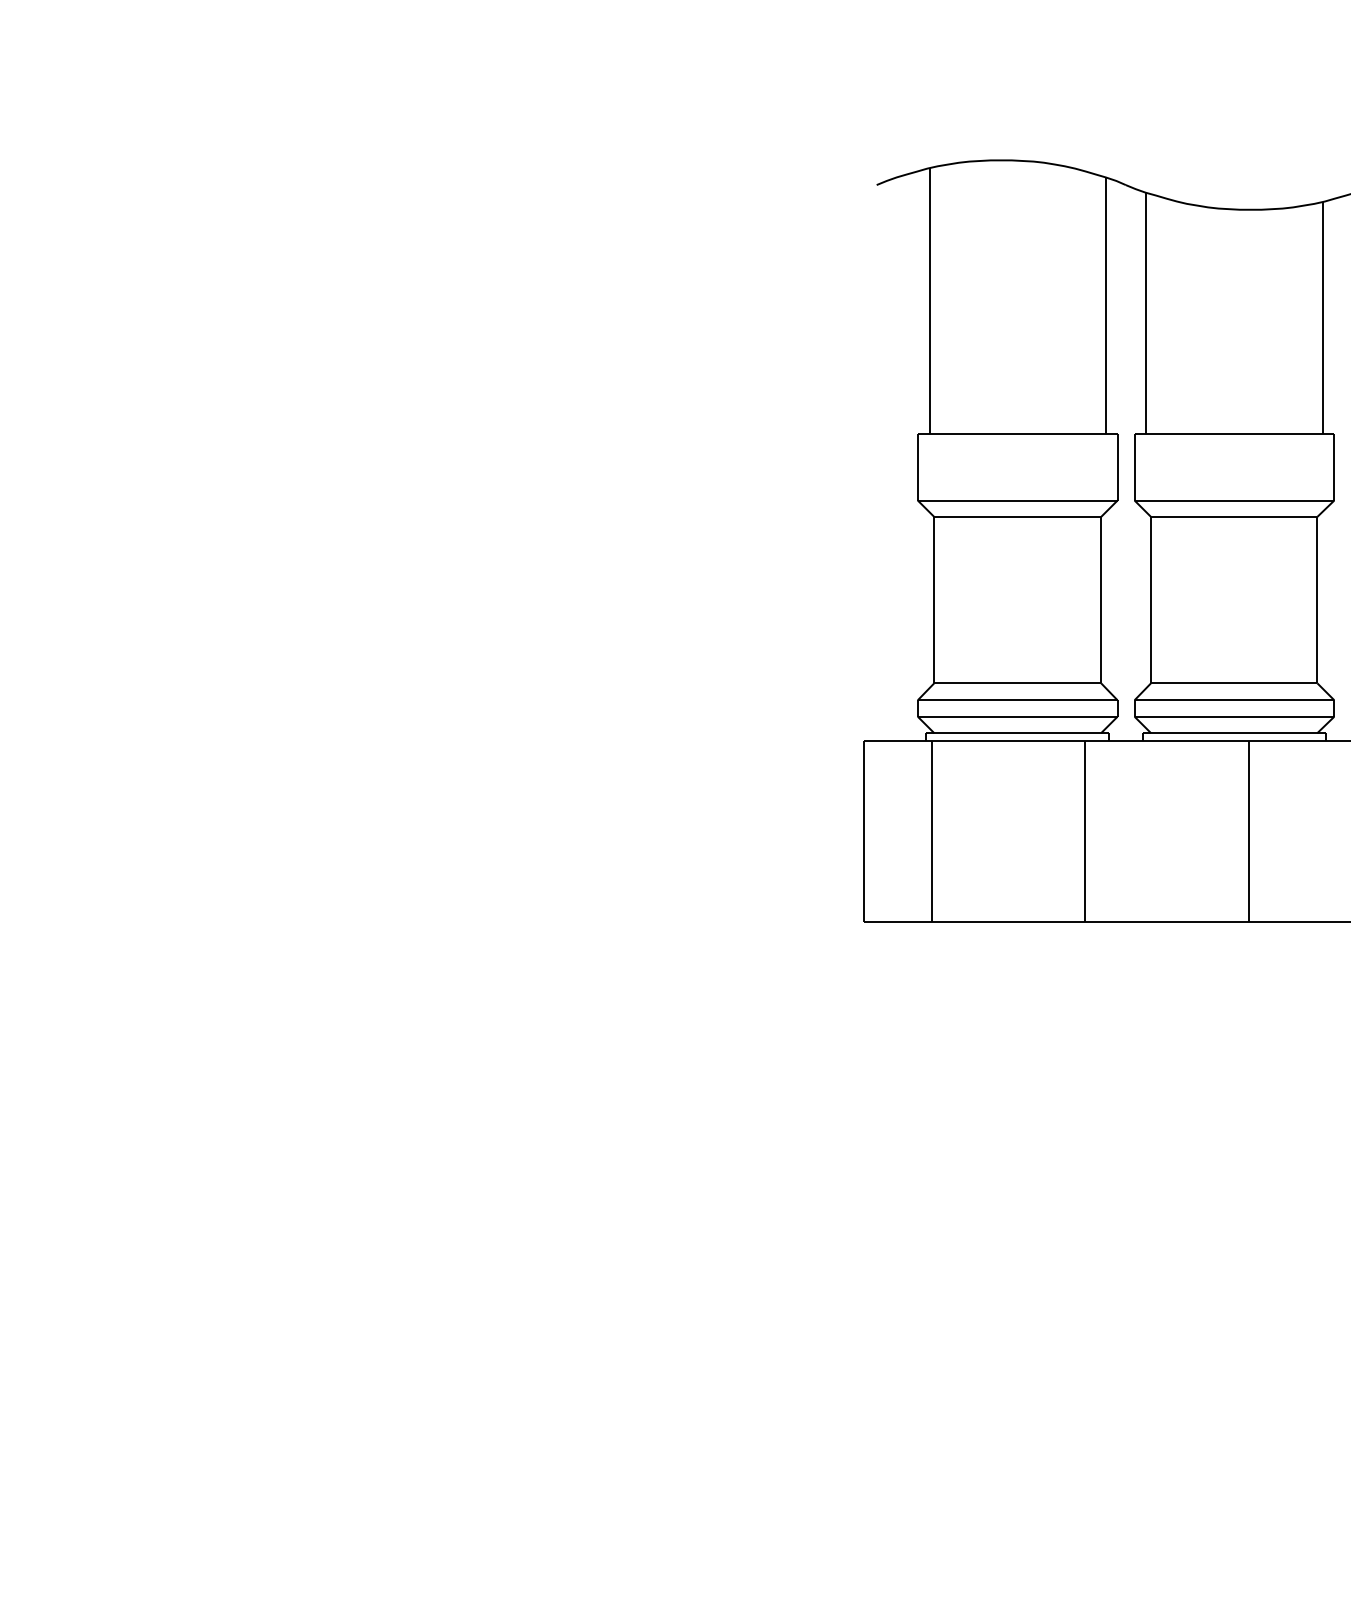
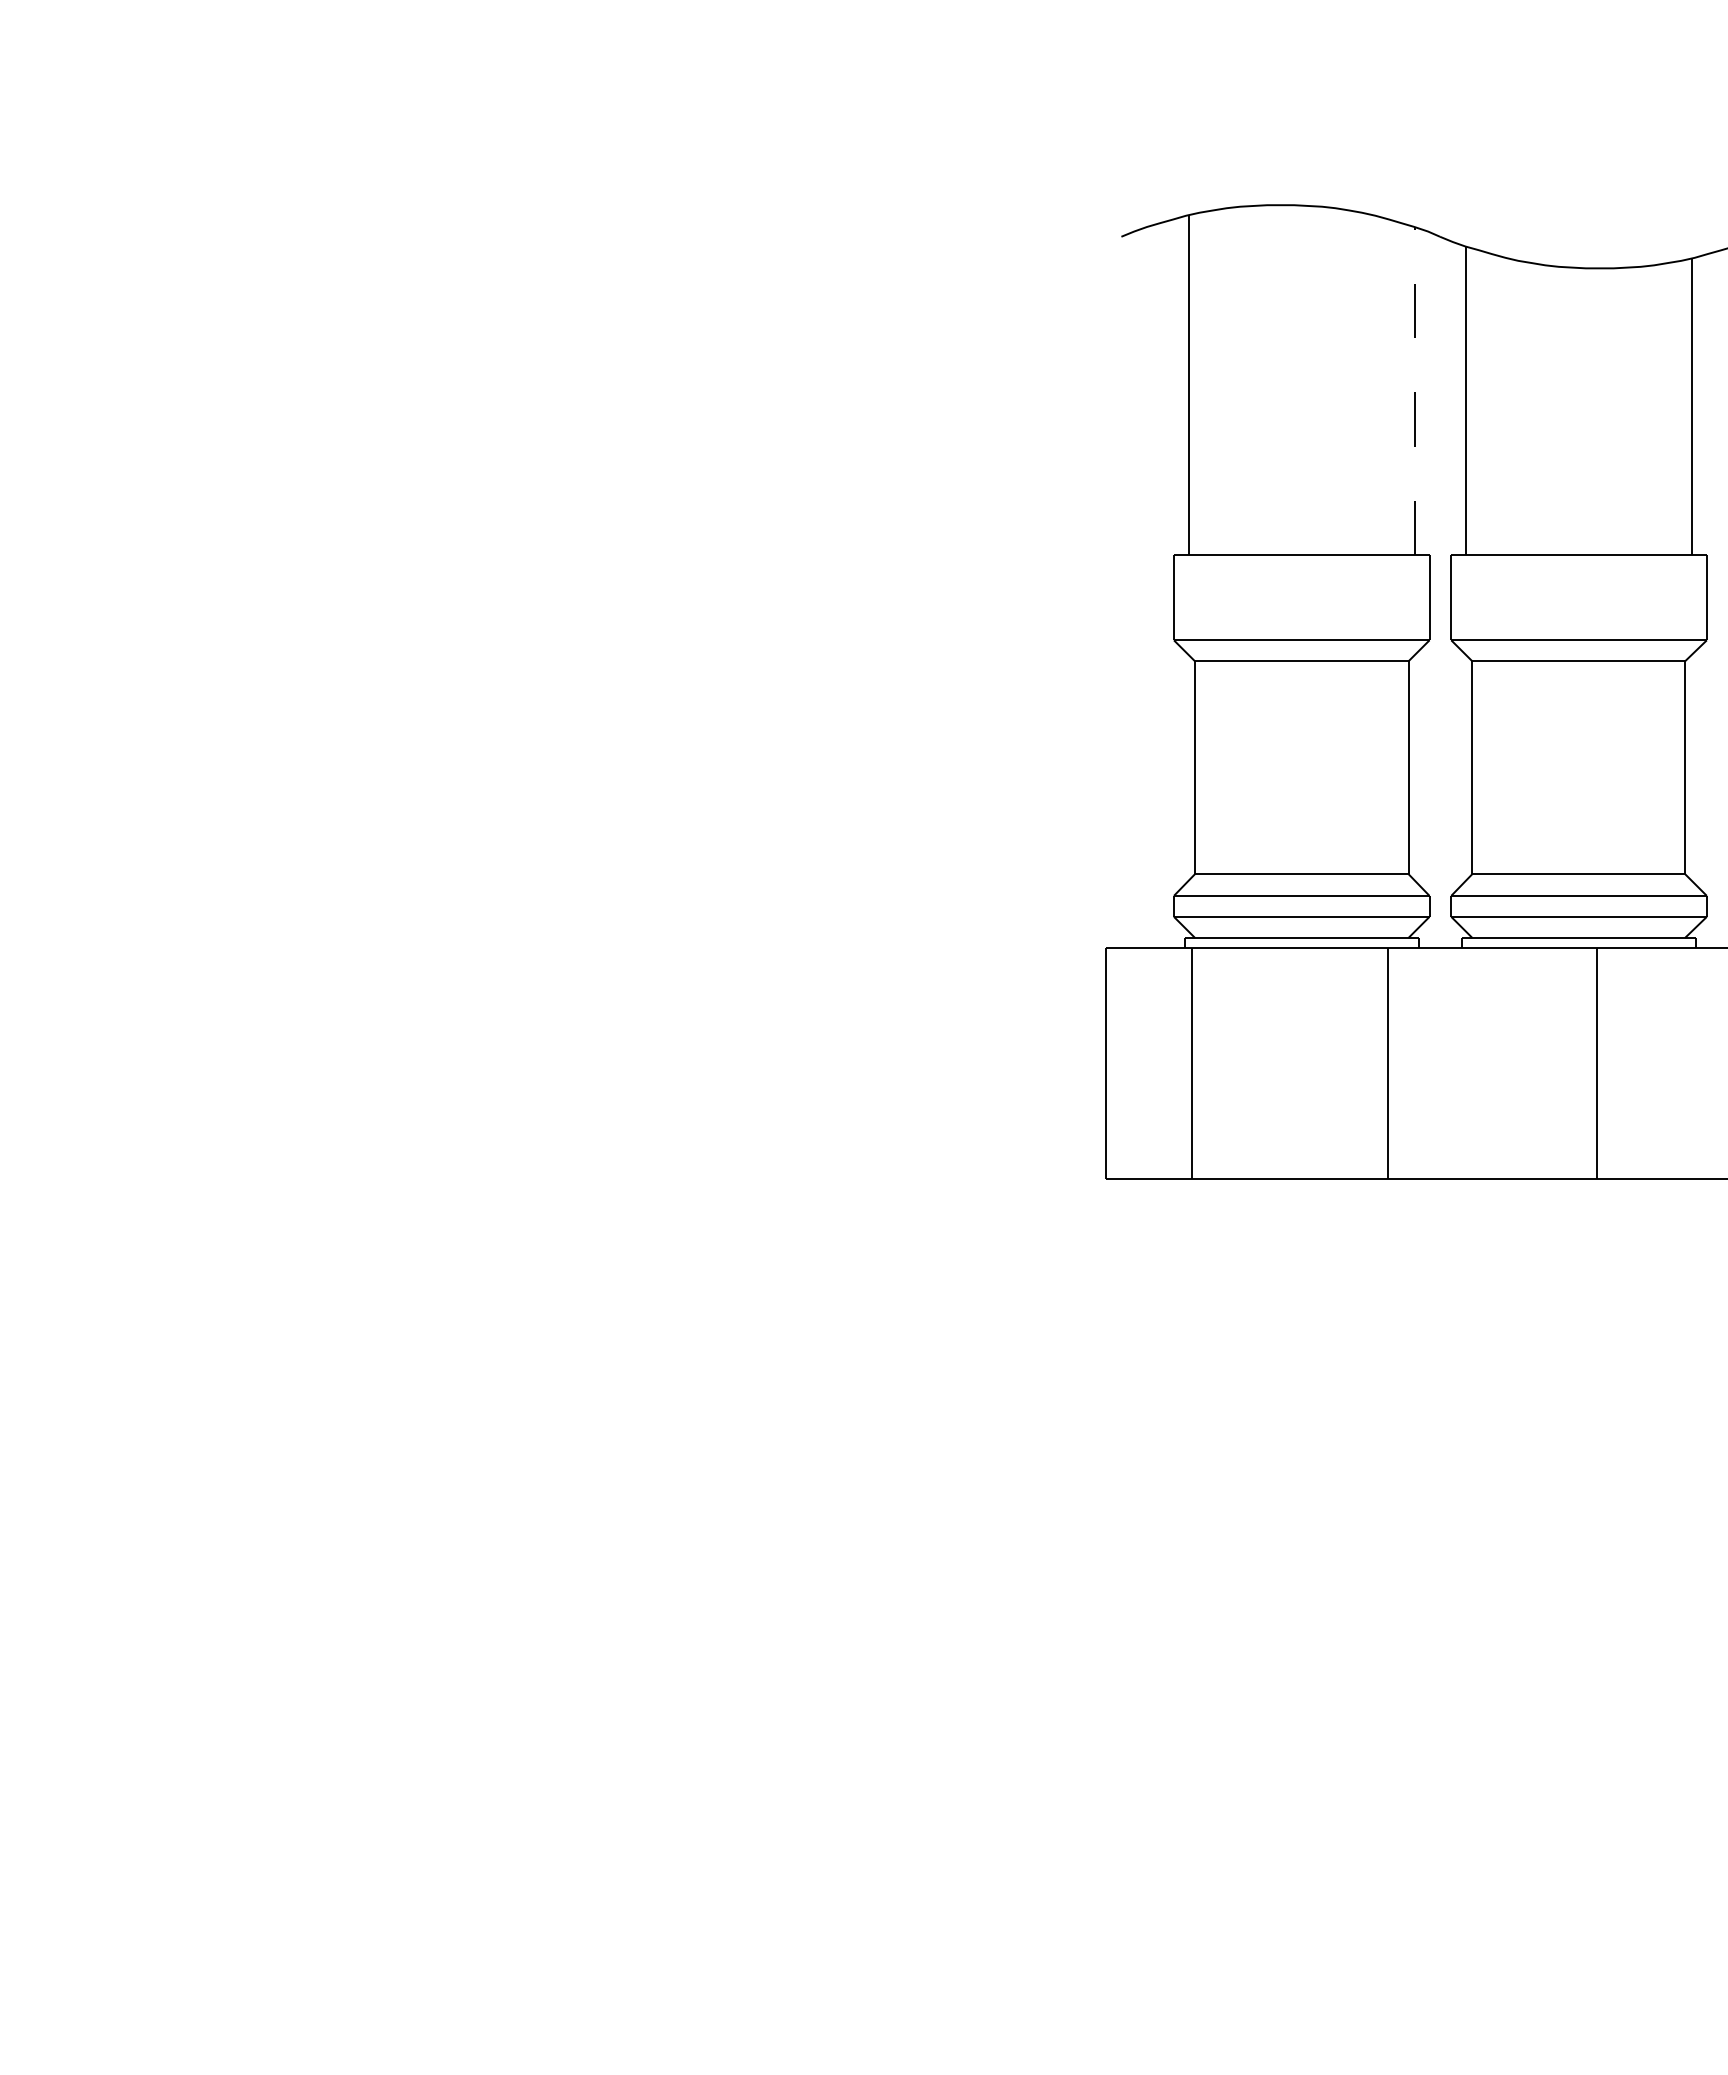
line: (1105, 305) -> (1414, 390), solid -> dashed

